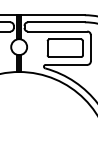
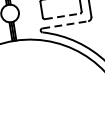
line: (65, 57) -> (62, 16), solid -> dashed
line: (66, 64) -> (65, 24), solid -> dashed

